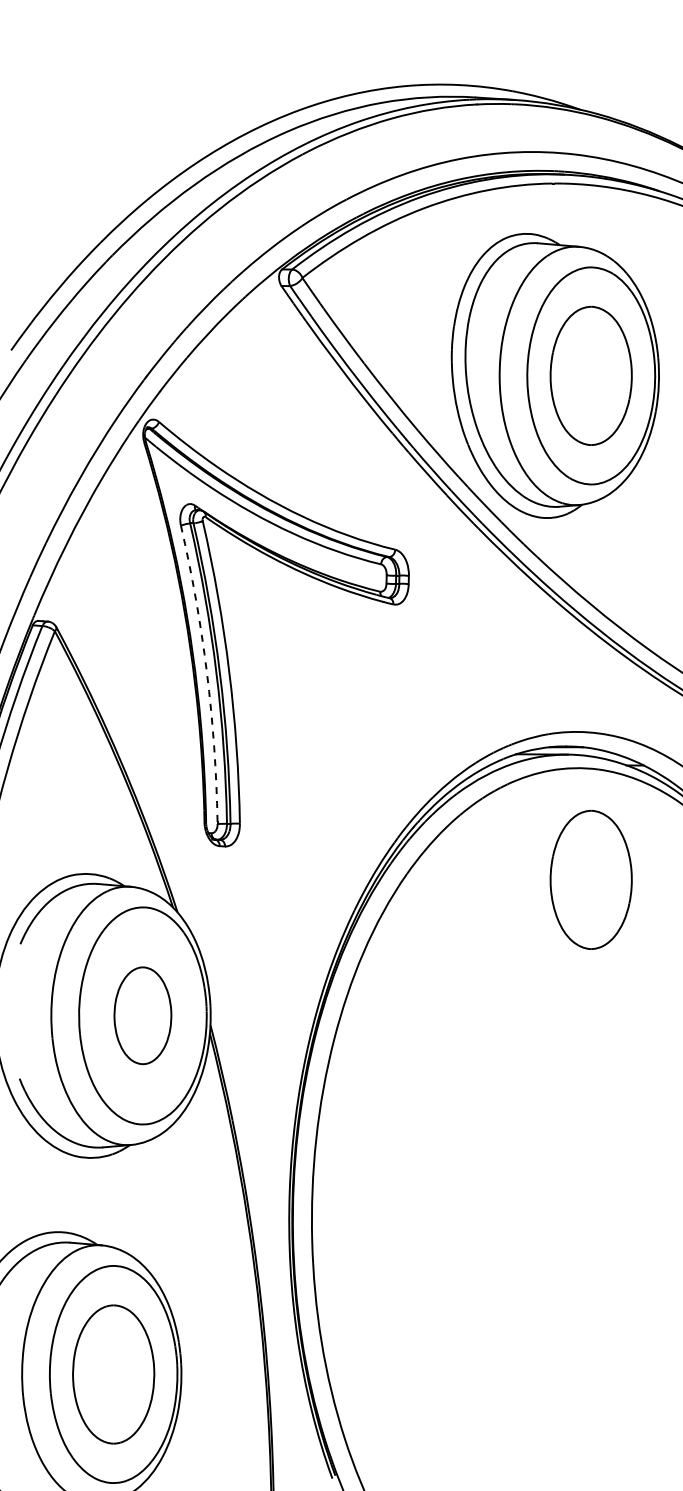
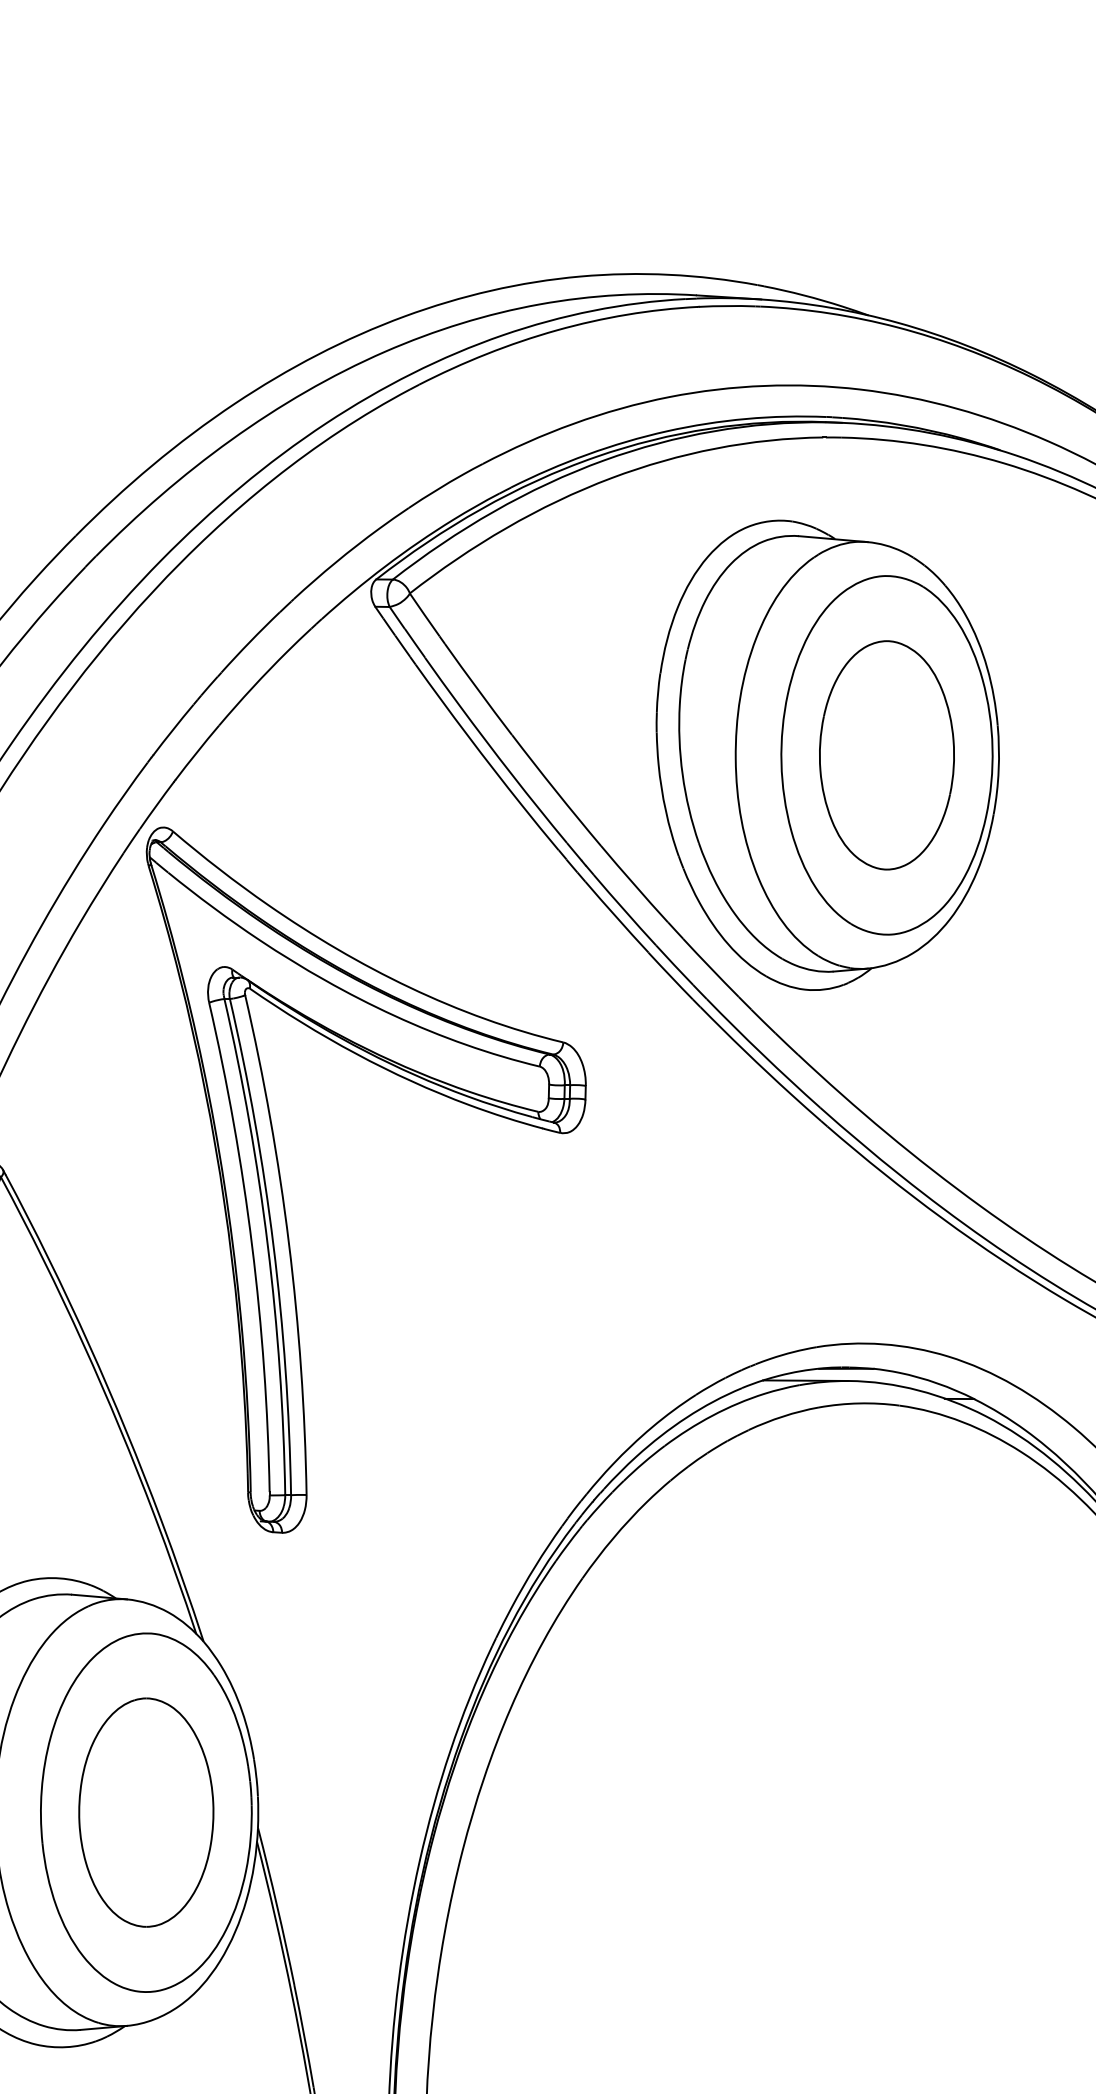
arc: (206, 672) -> (251, 1245), dashed -> solid
part: (590, 879) -> (885, 1587), removed
part: (142, 1015) -> (145, 1811), size x1.43

